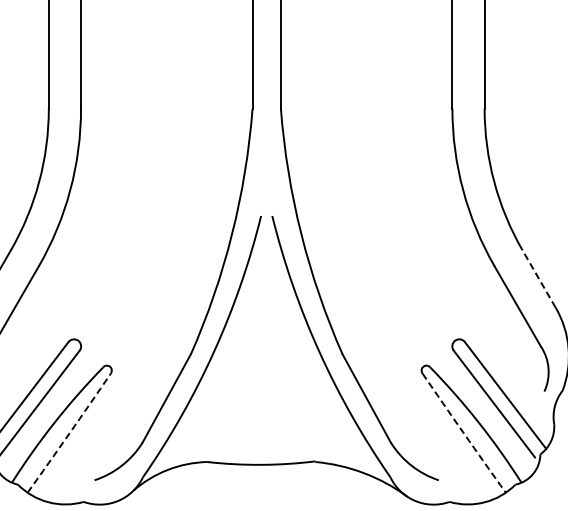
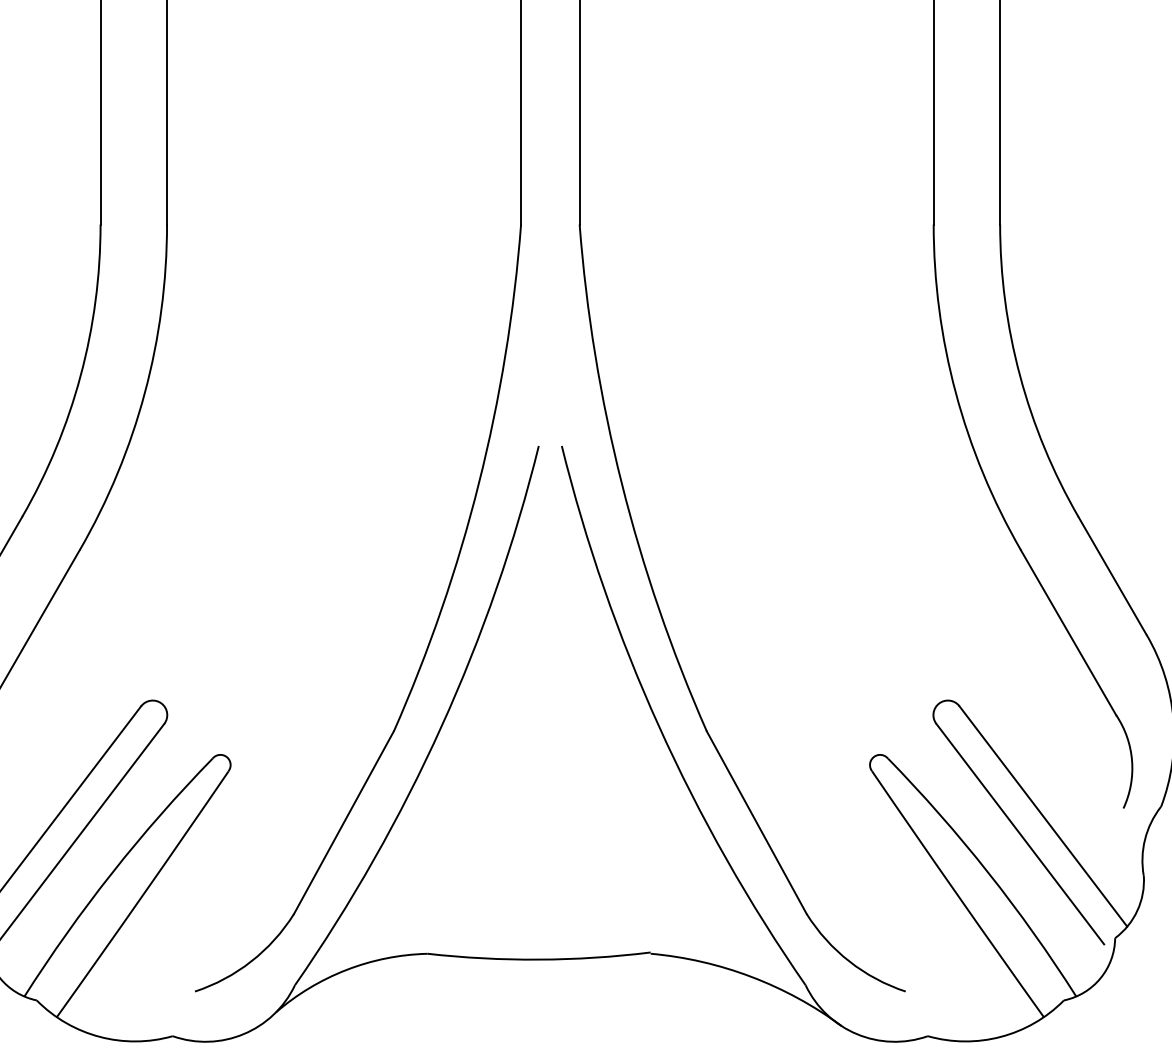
line: (539, 278) -> (1113, 574), dashed -> solid
arc: (69, 433) -> (143, 894), dashed -> solid
arc: (463, 433) -> (956, 894), dashed -> solid

